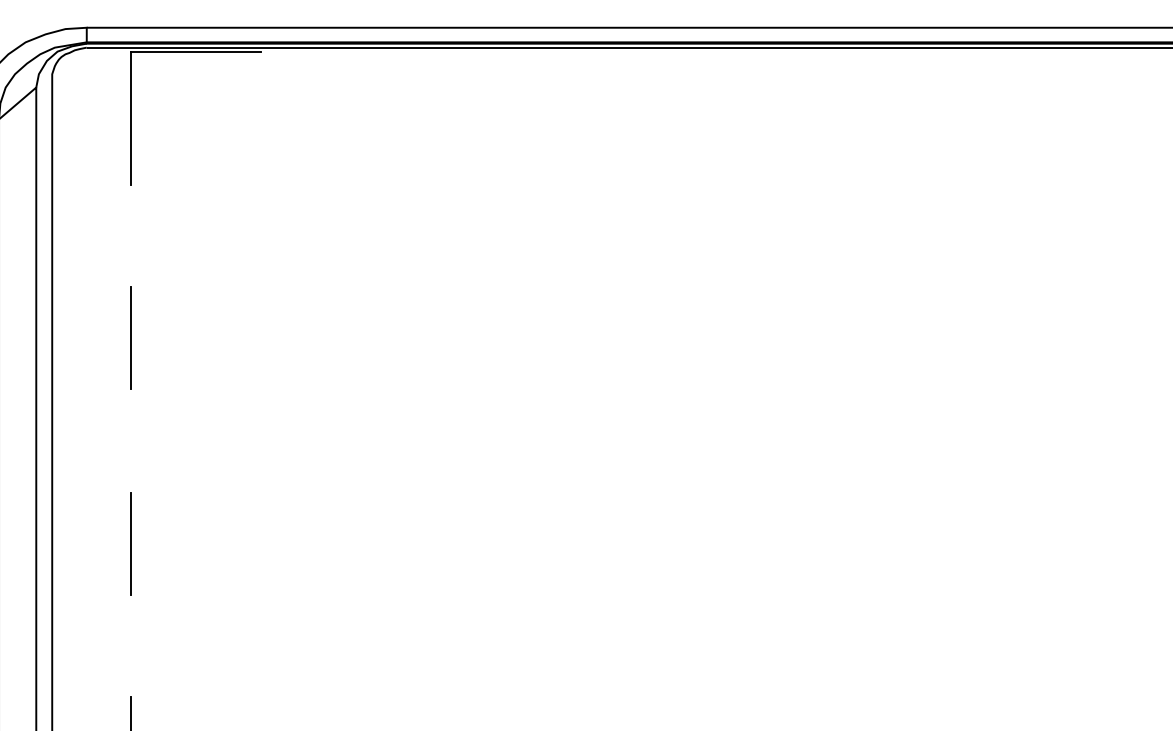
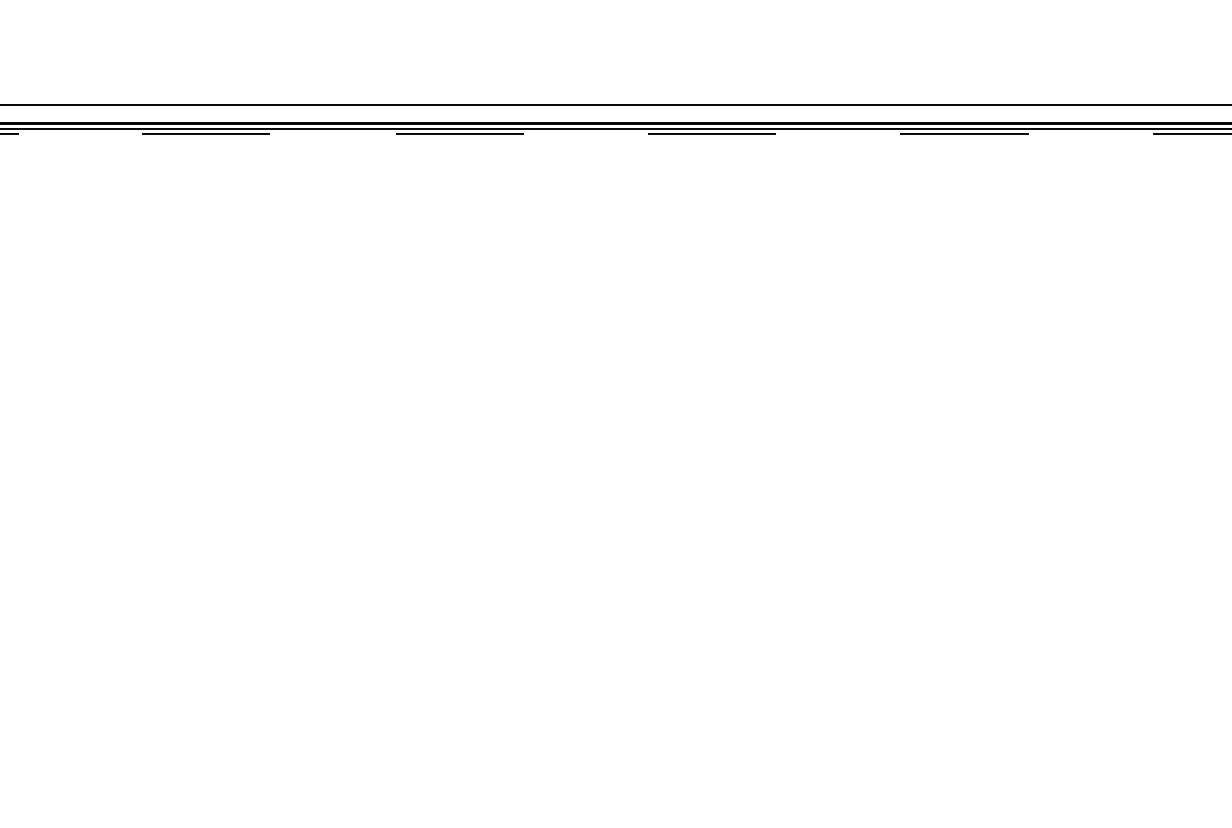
line: (414, 51) -> (206, 133), added
line: (620, 51) -> (460, 133), added
line: (824, 51) -> (711, 133), added
line: (1029, 51) -> (963, 133), added

